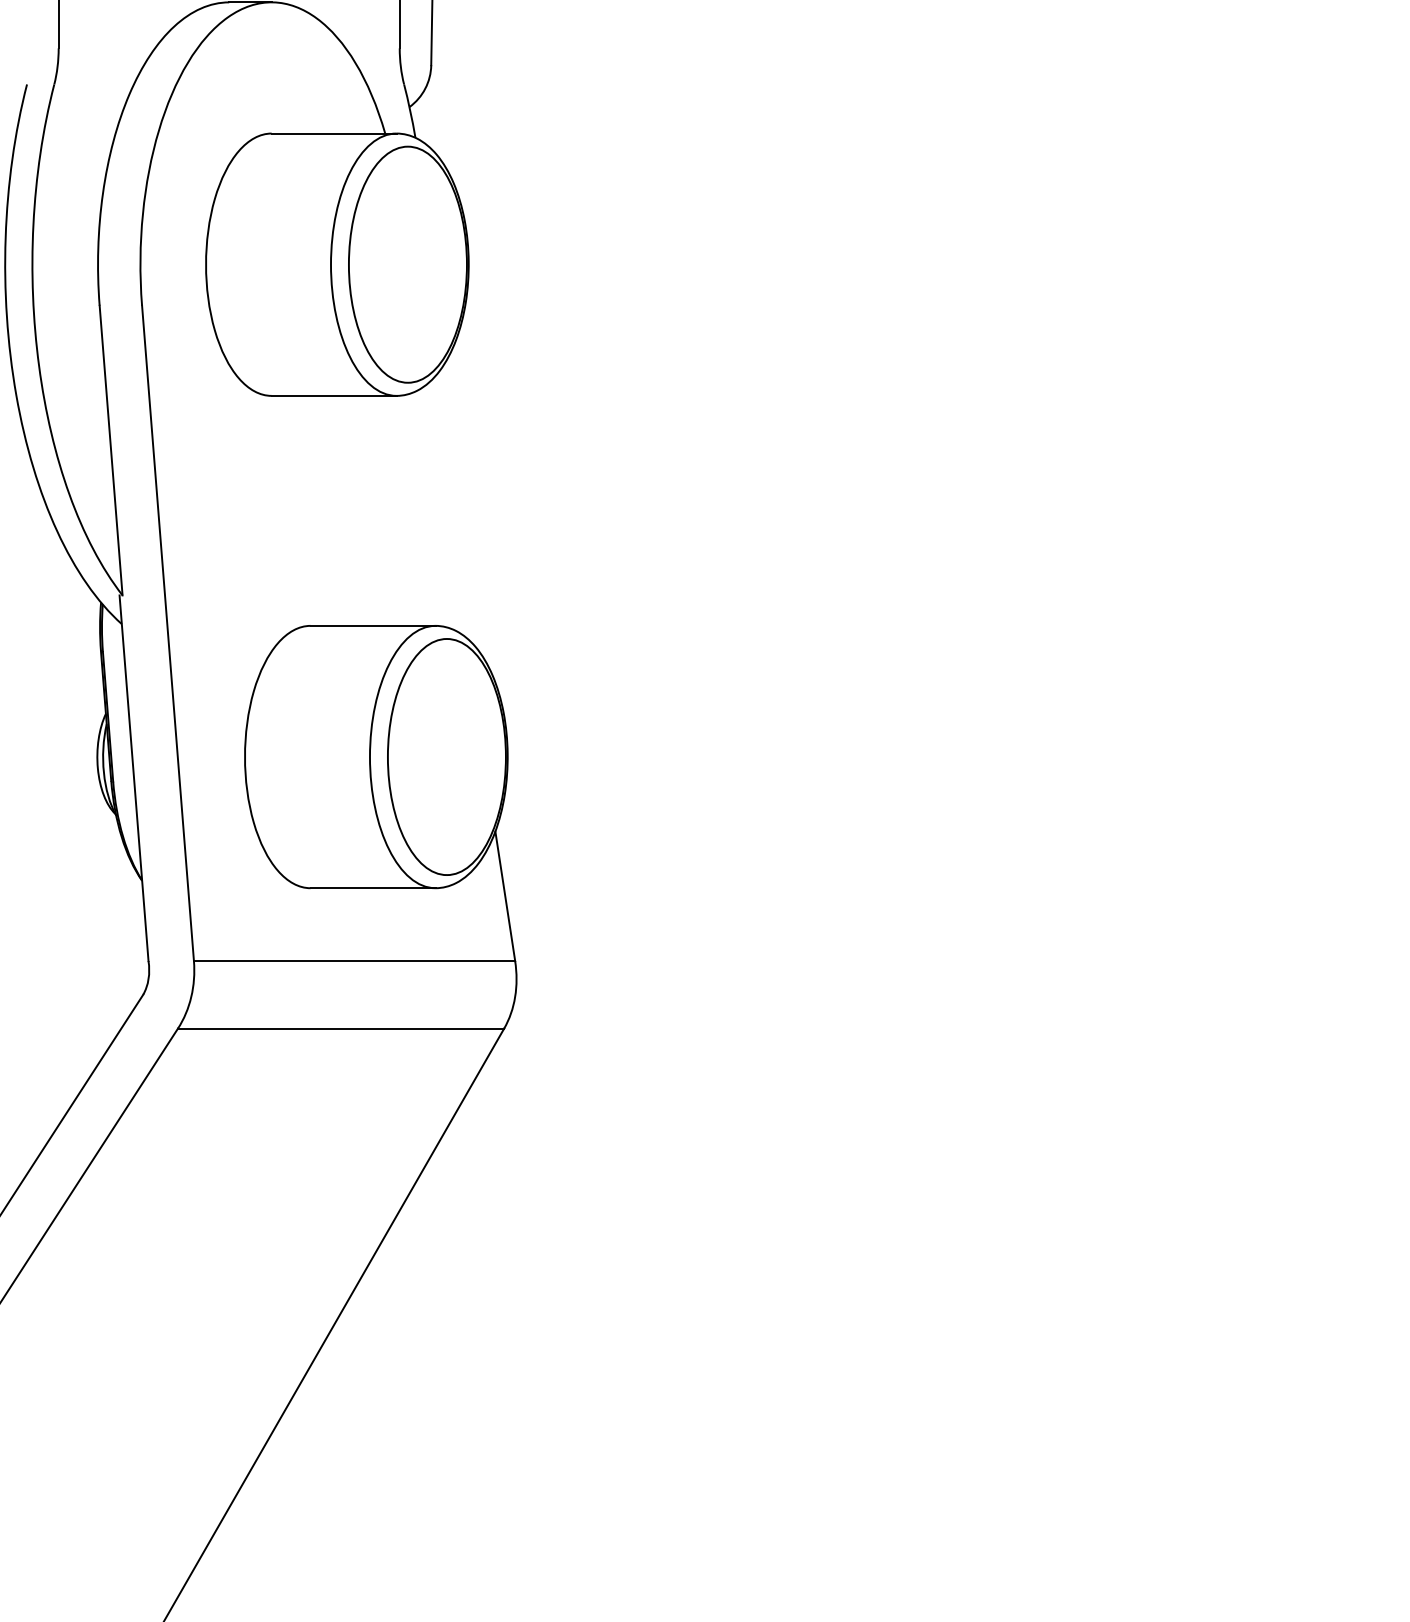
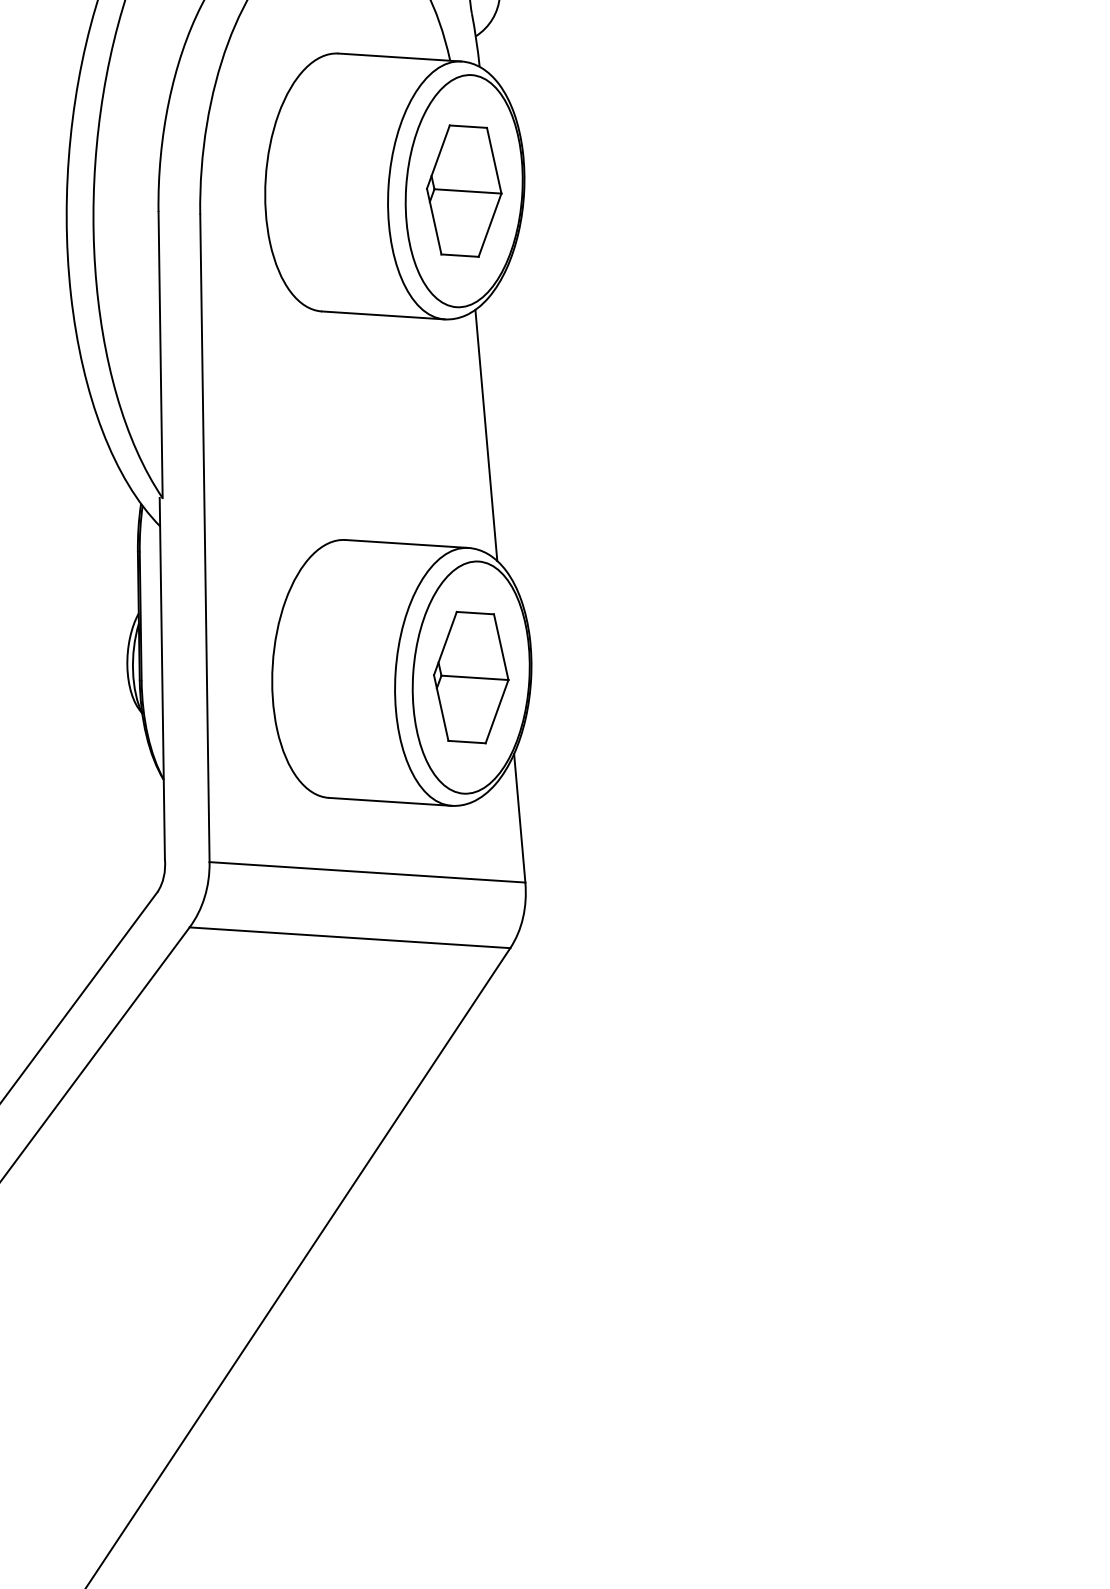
part: (407, 264) -> (463, 190), added
line: (446, 510) -> (486, 435), added
part: (446, 756) -> (470, 677), added

